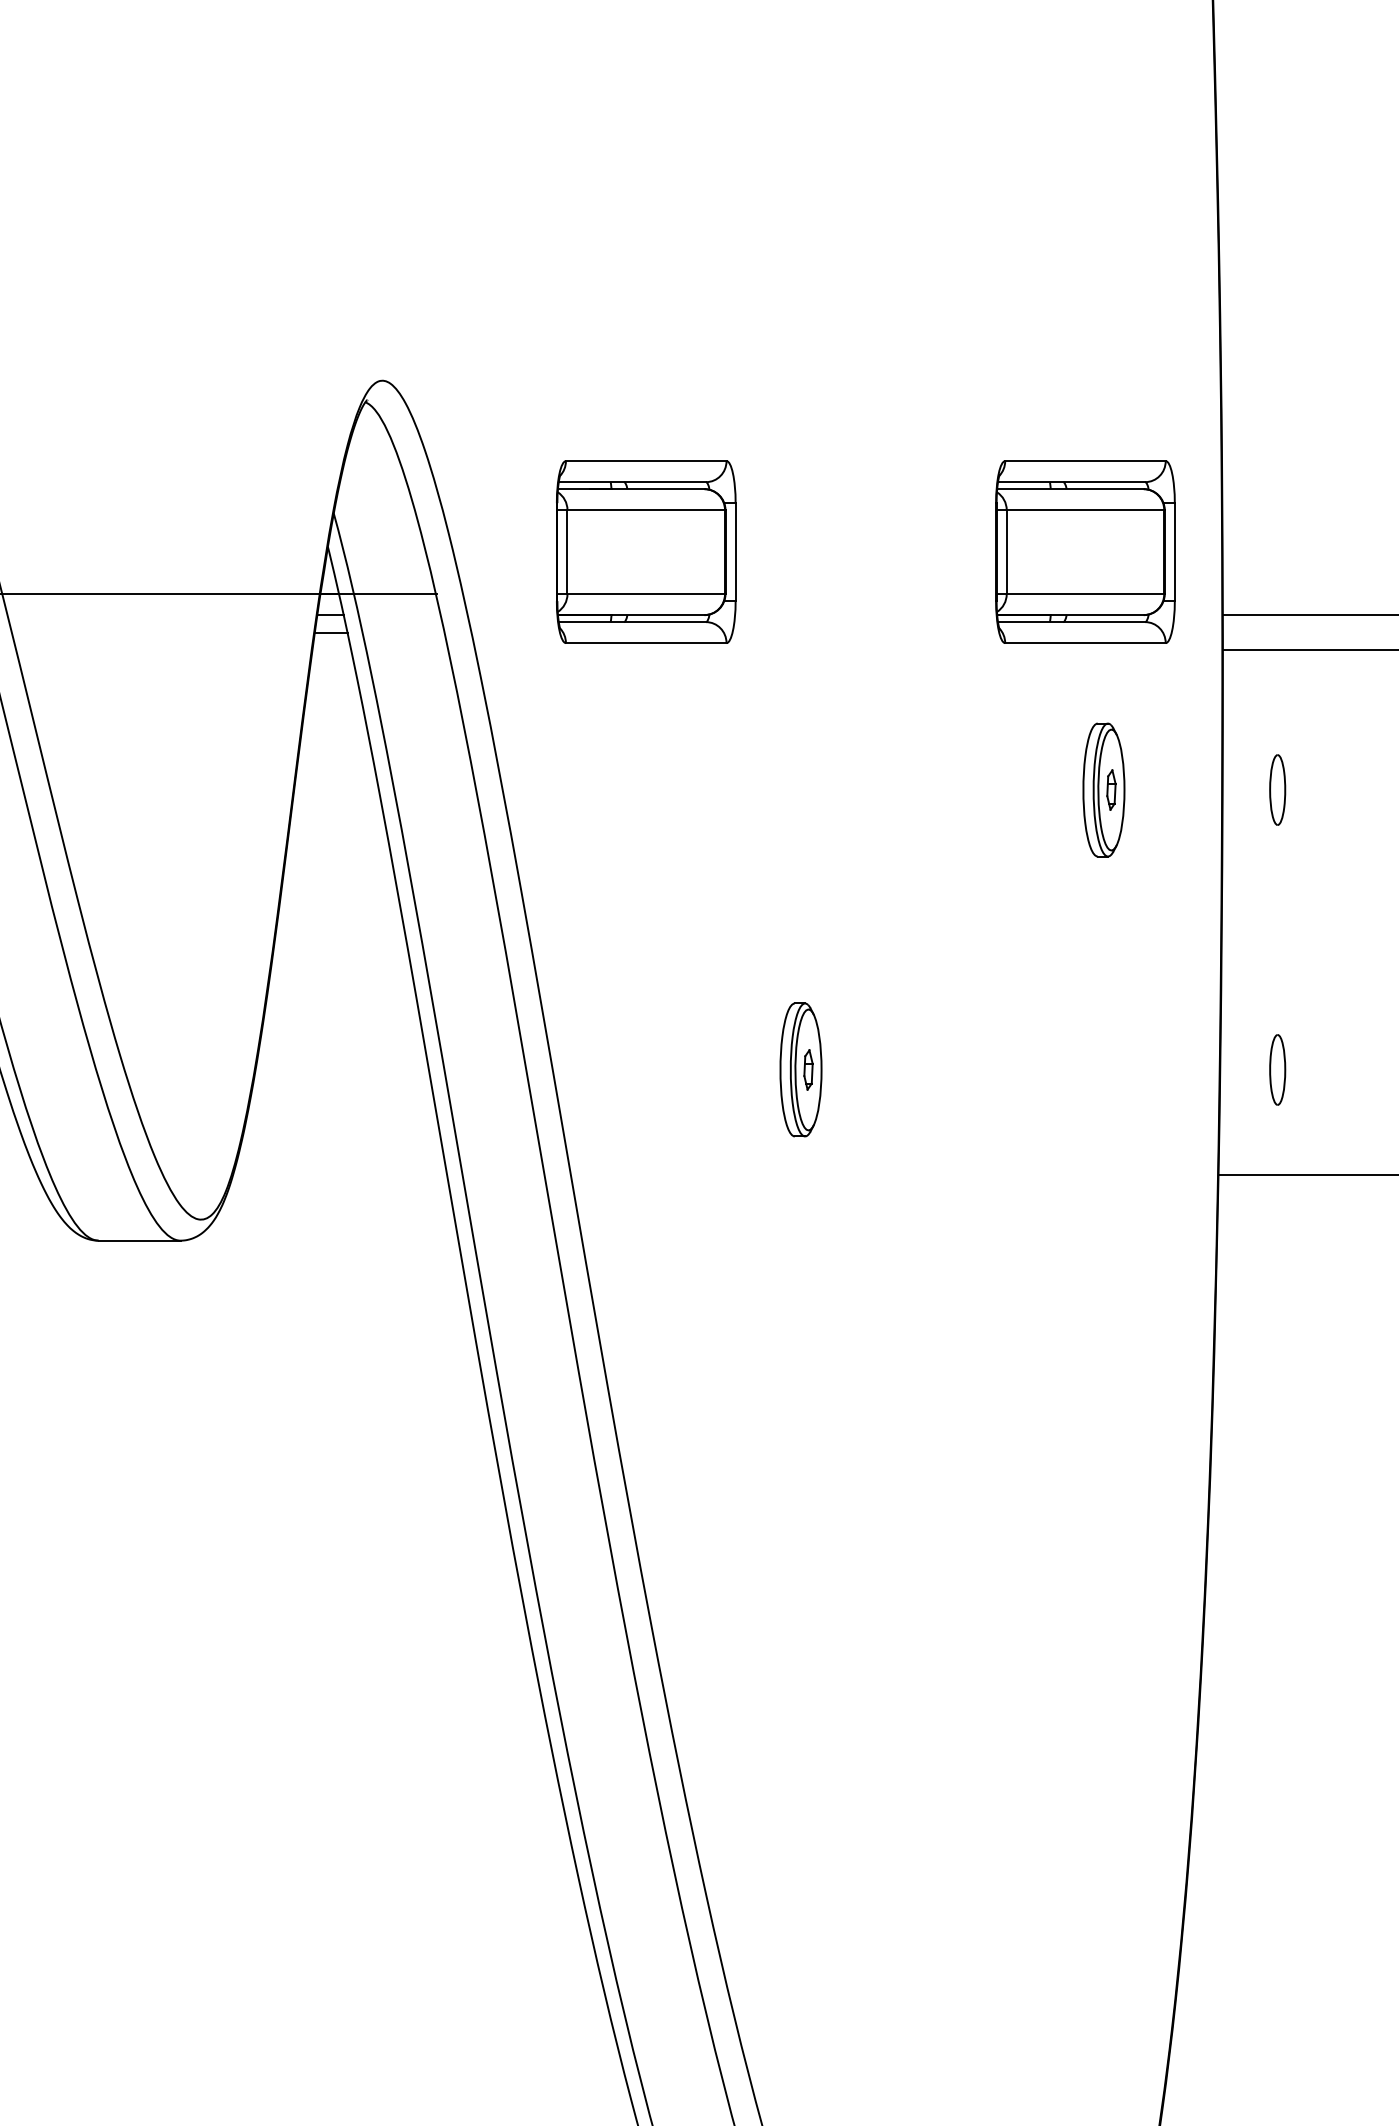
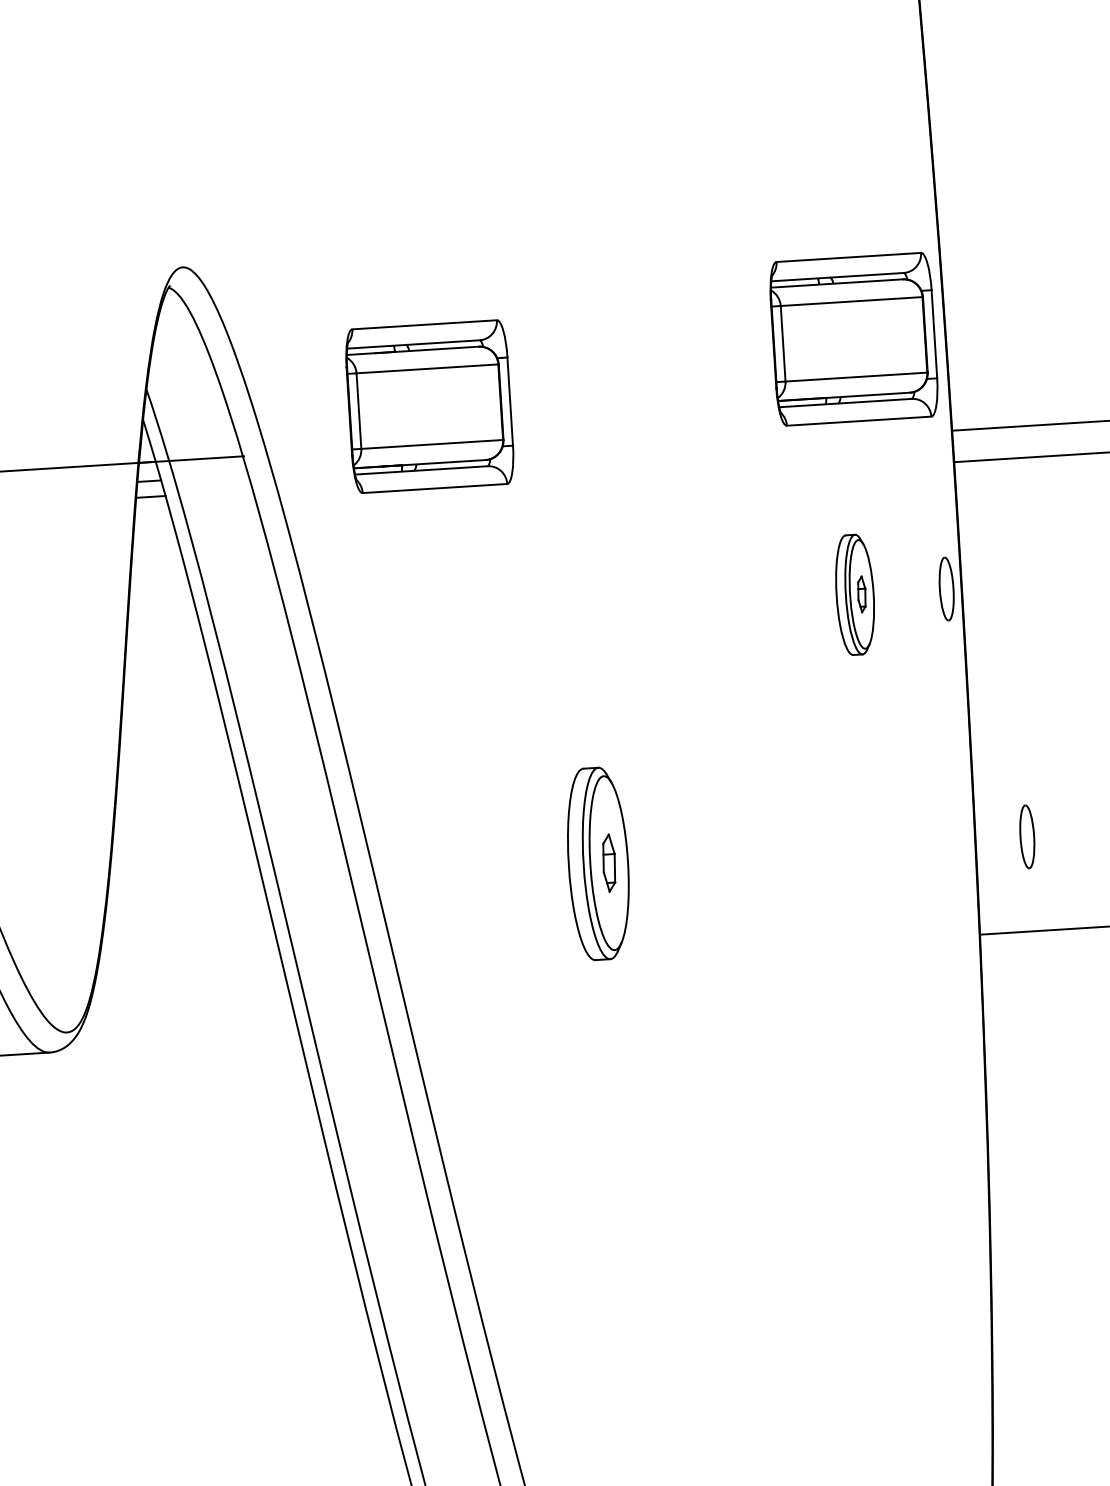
part: (1085, 551) -> (853, 338), moved
part: (1277, 789) -> (946, 588), moved
part: (800, 1069) -> (597, 863), size x1.6

